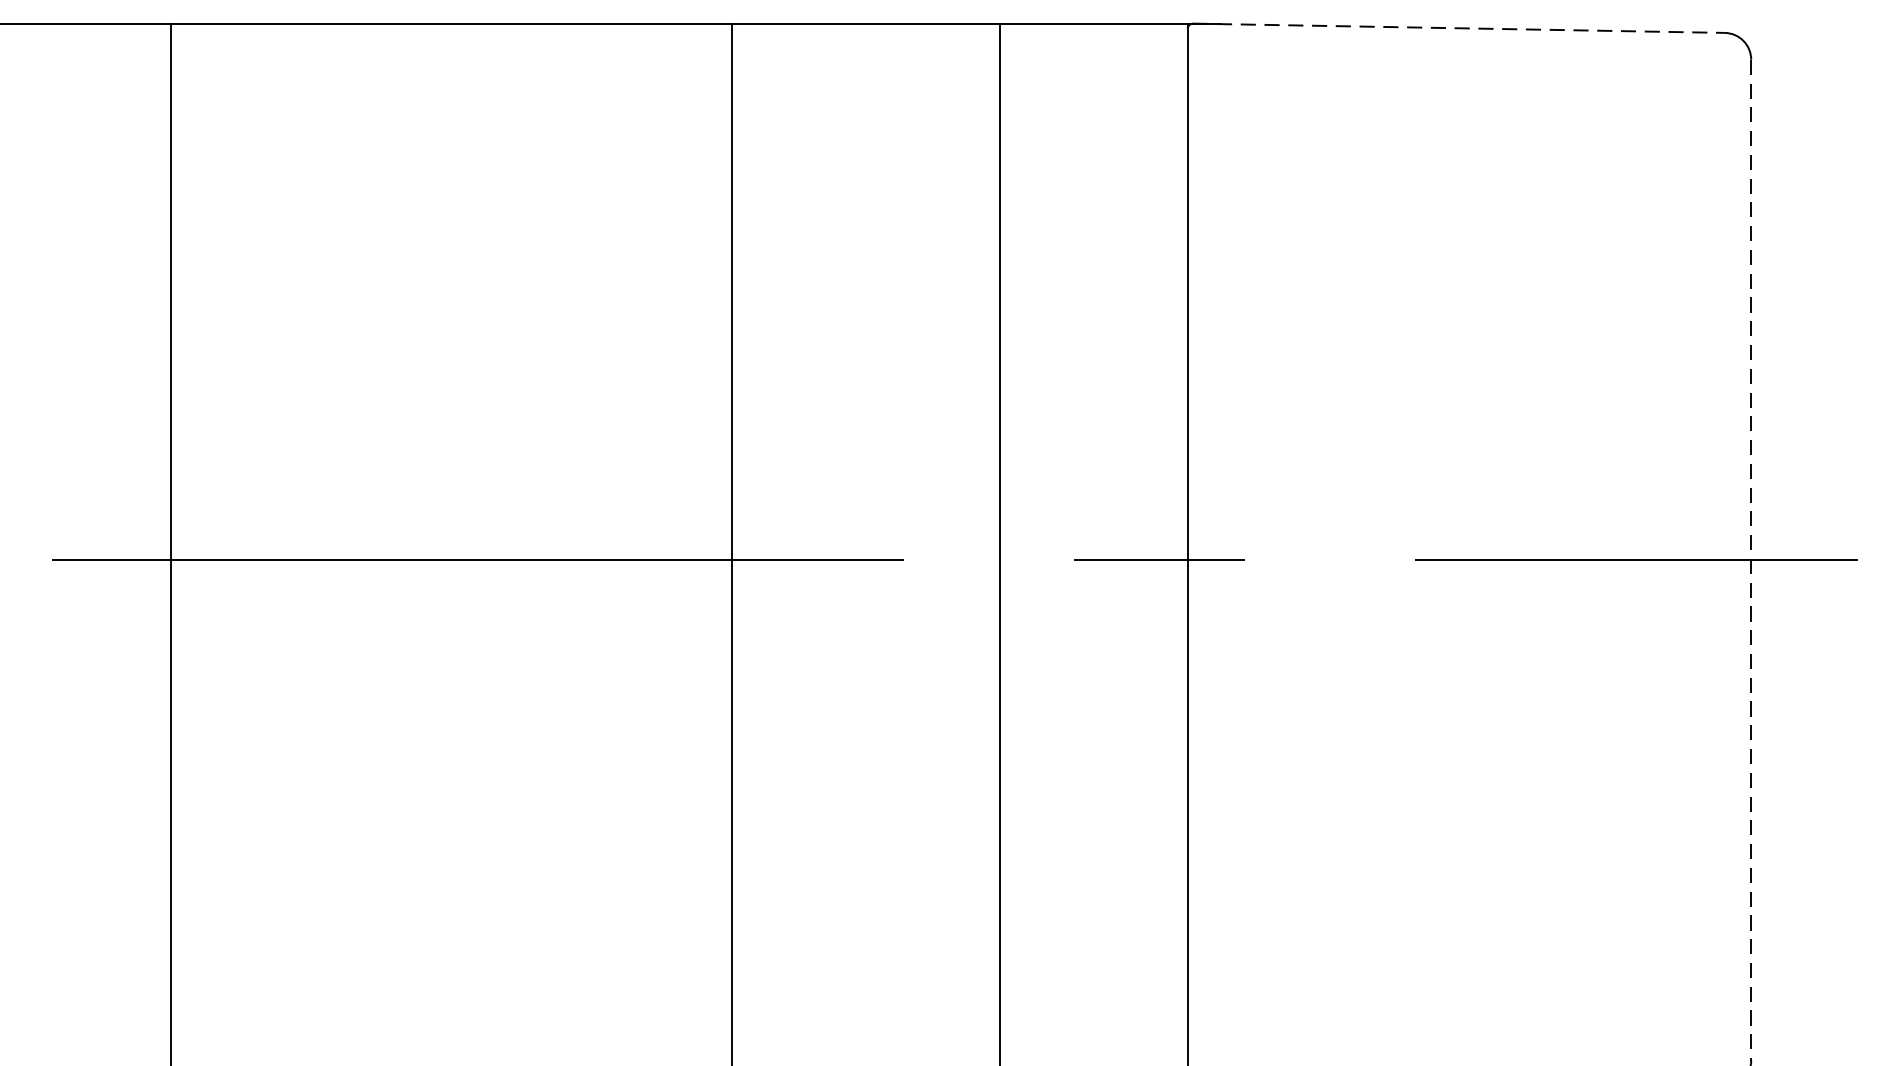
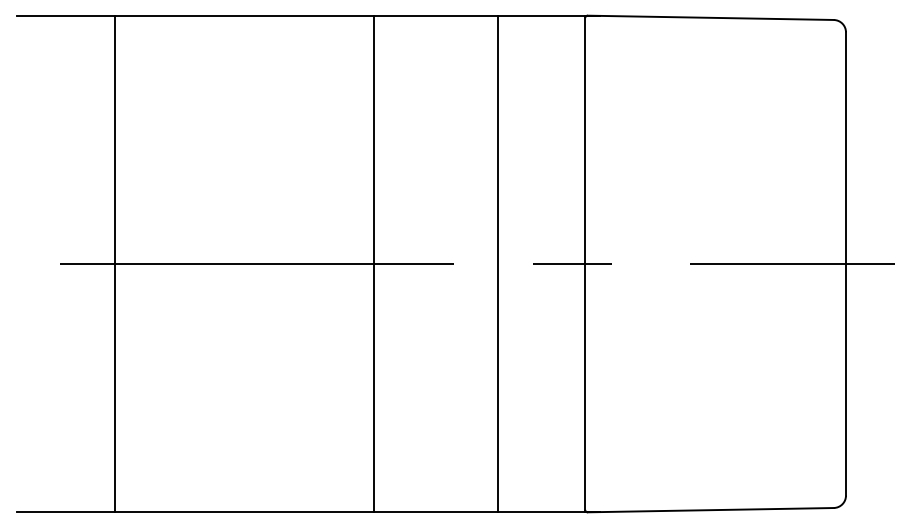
line: (1460, 27) -> (711, 17), dashed -> solid
line: (1752, 561) -> (846, 264), dashed -> solid

